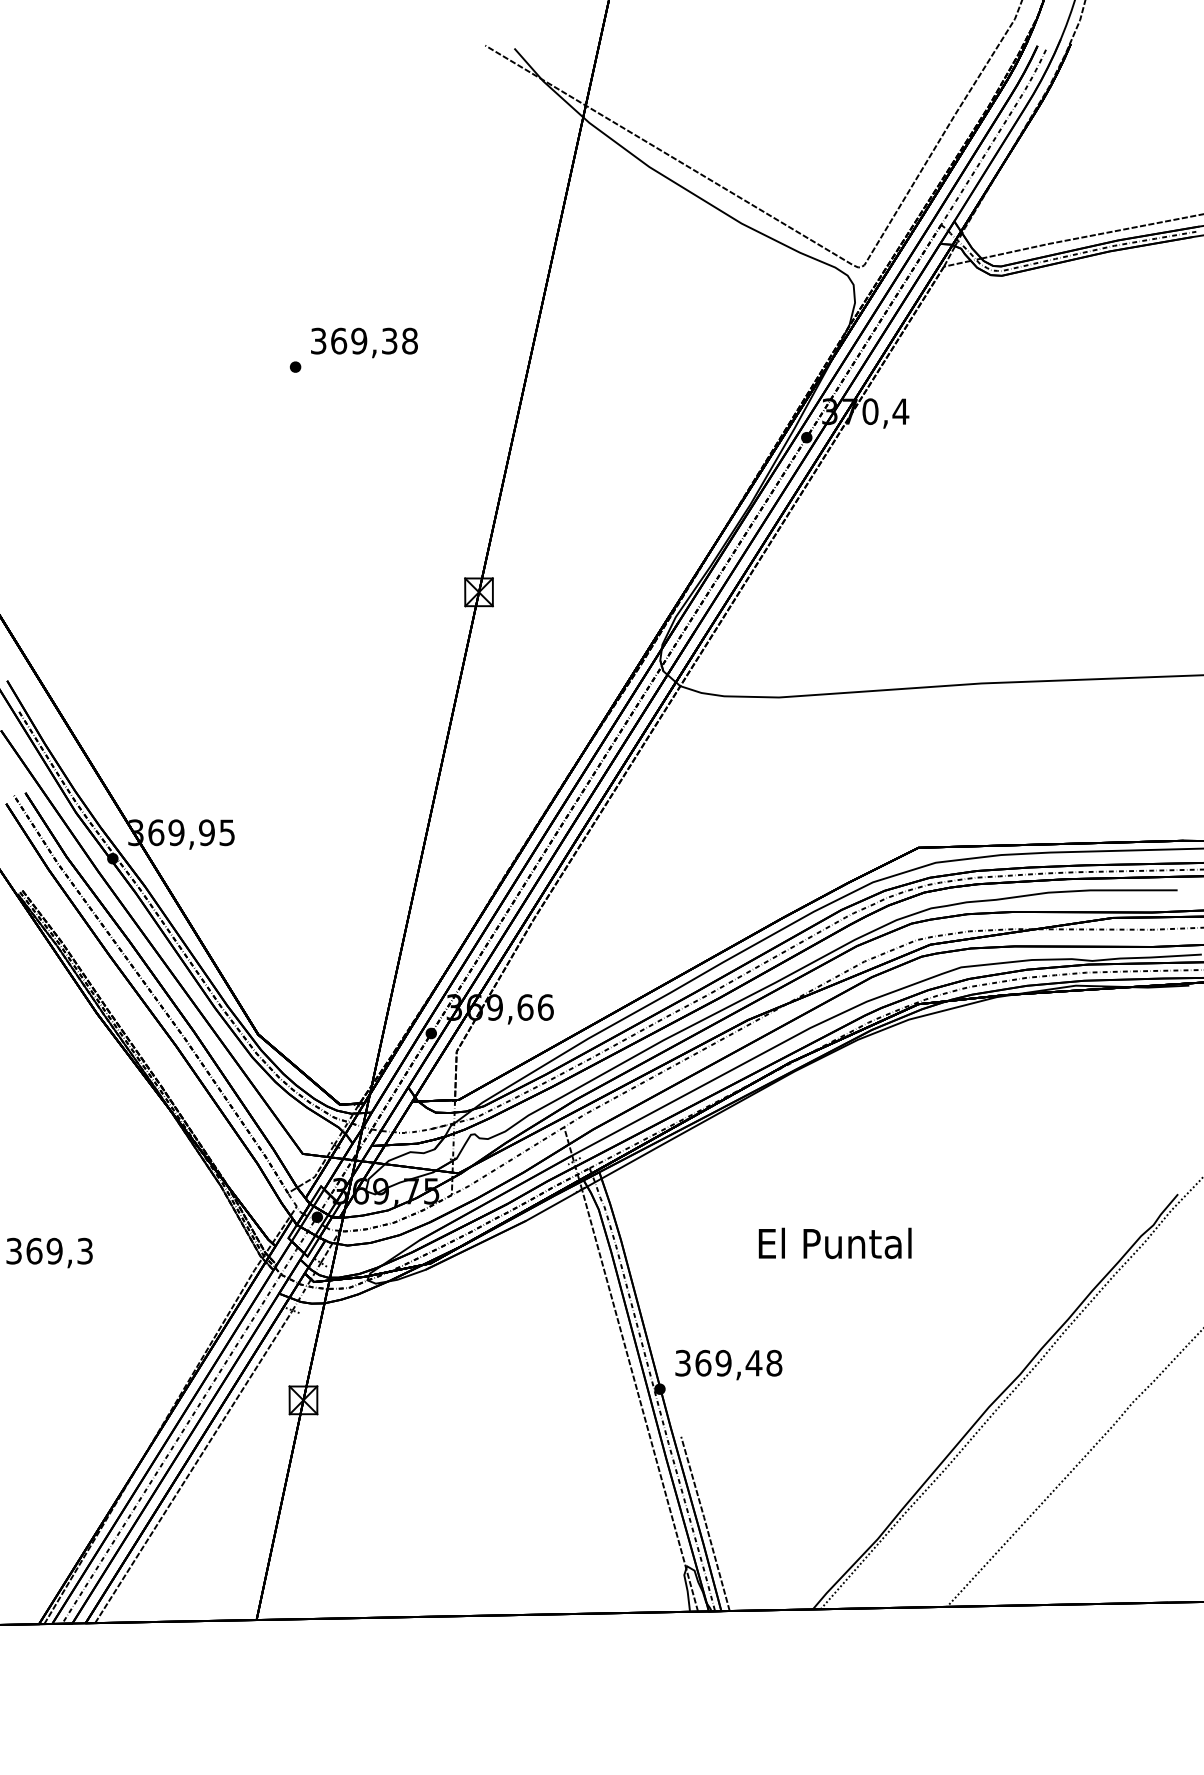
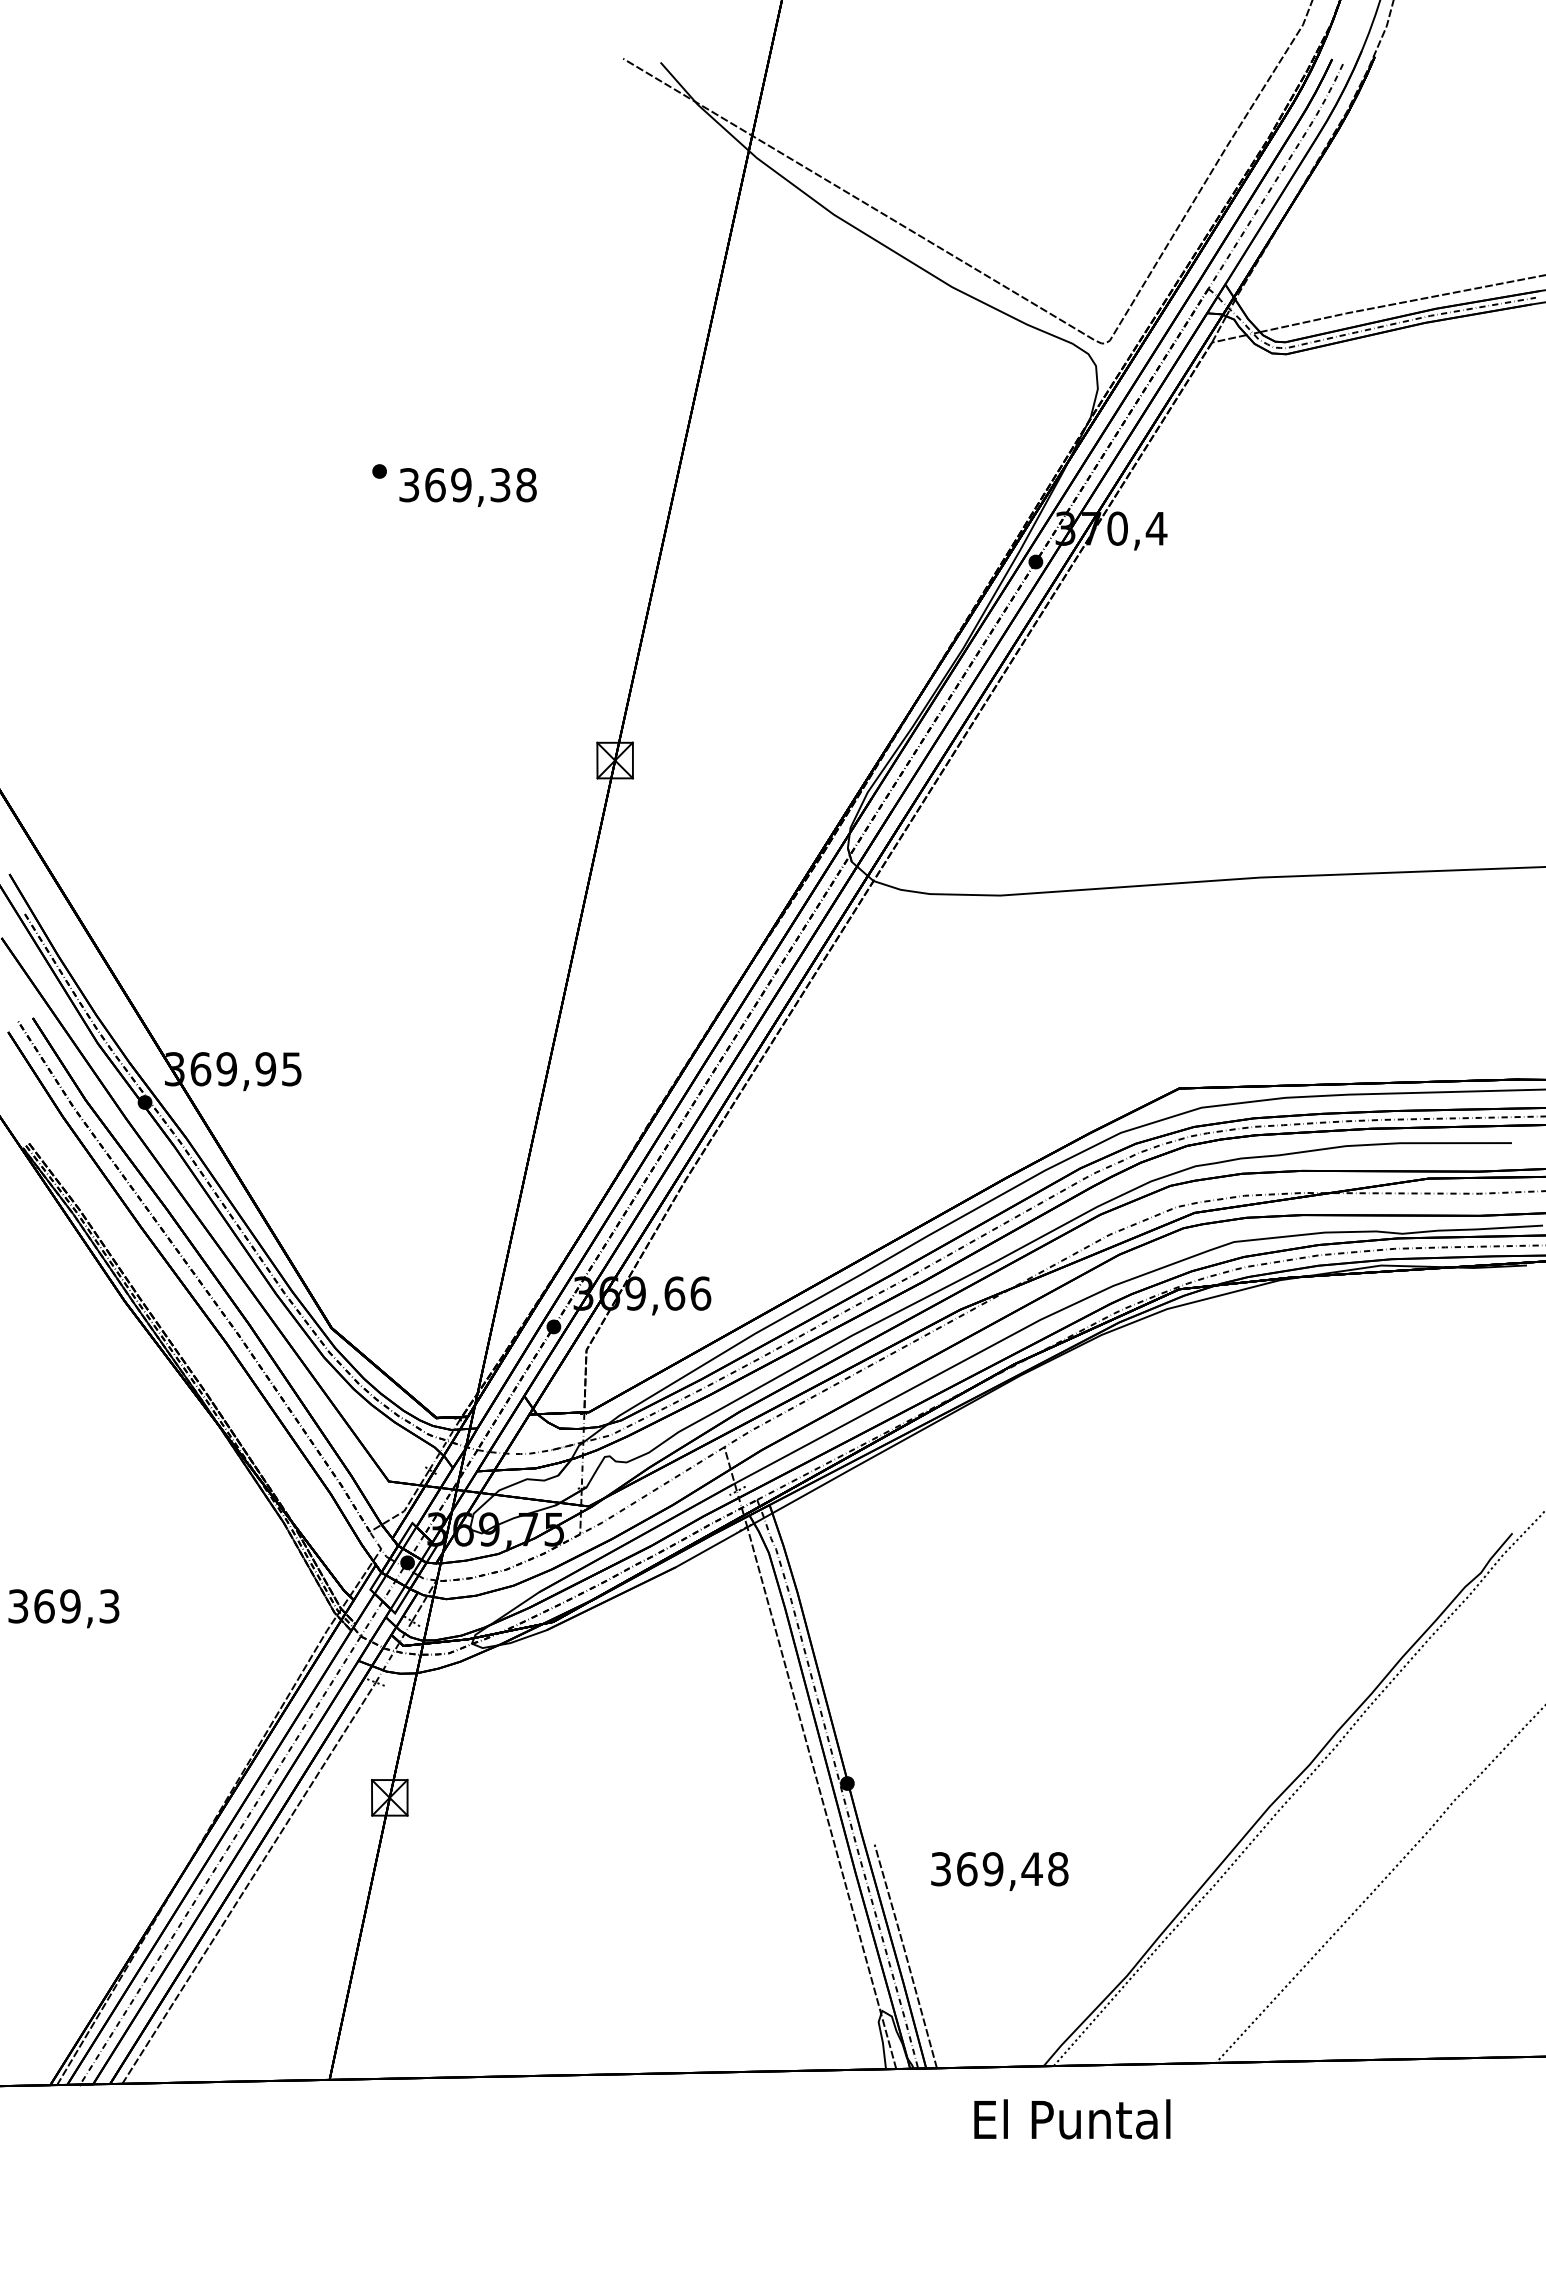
text: (364, 342) -> (467, 487), moved
text: (835, 1243) -> (1072, 2119), moved
text: (728, 1365) -> (999, 1871), moved

